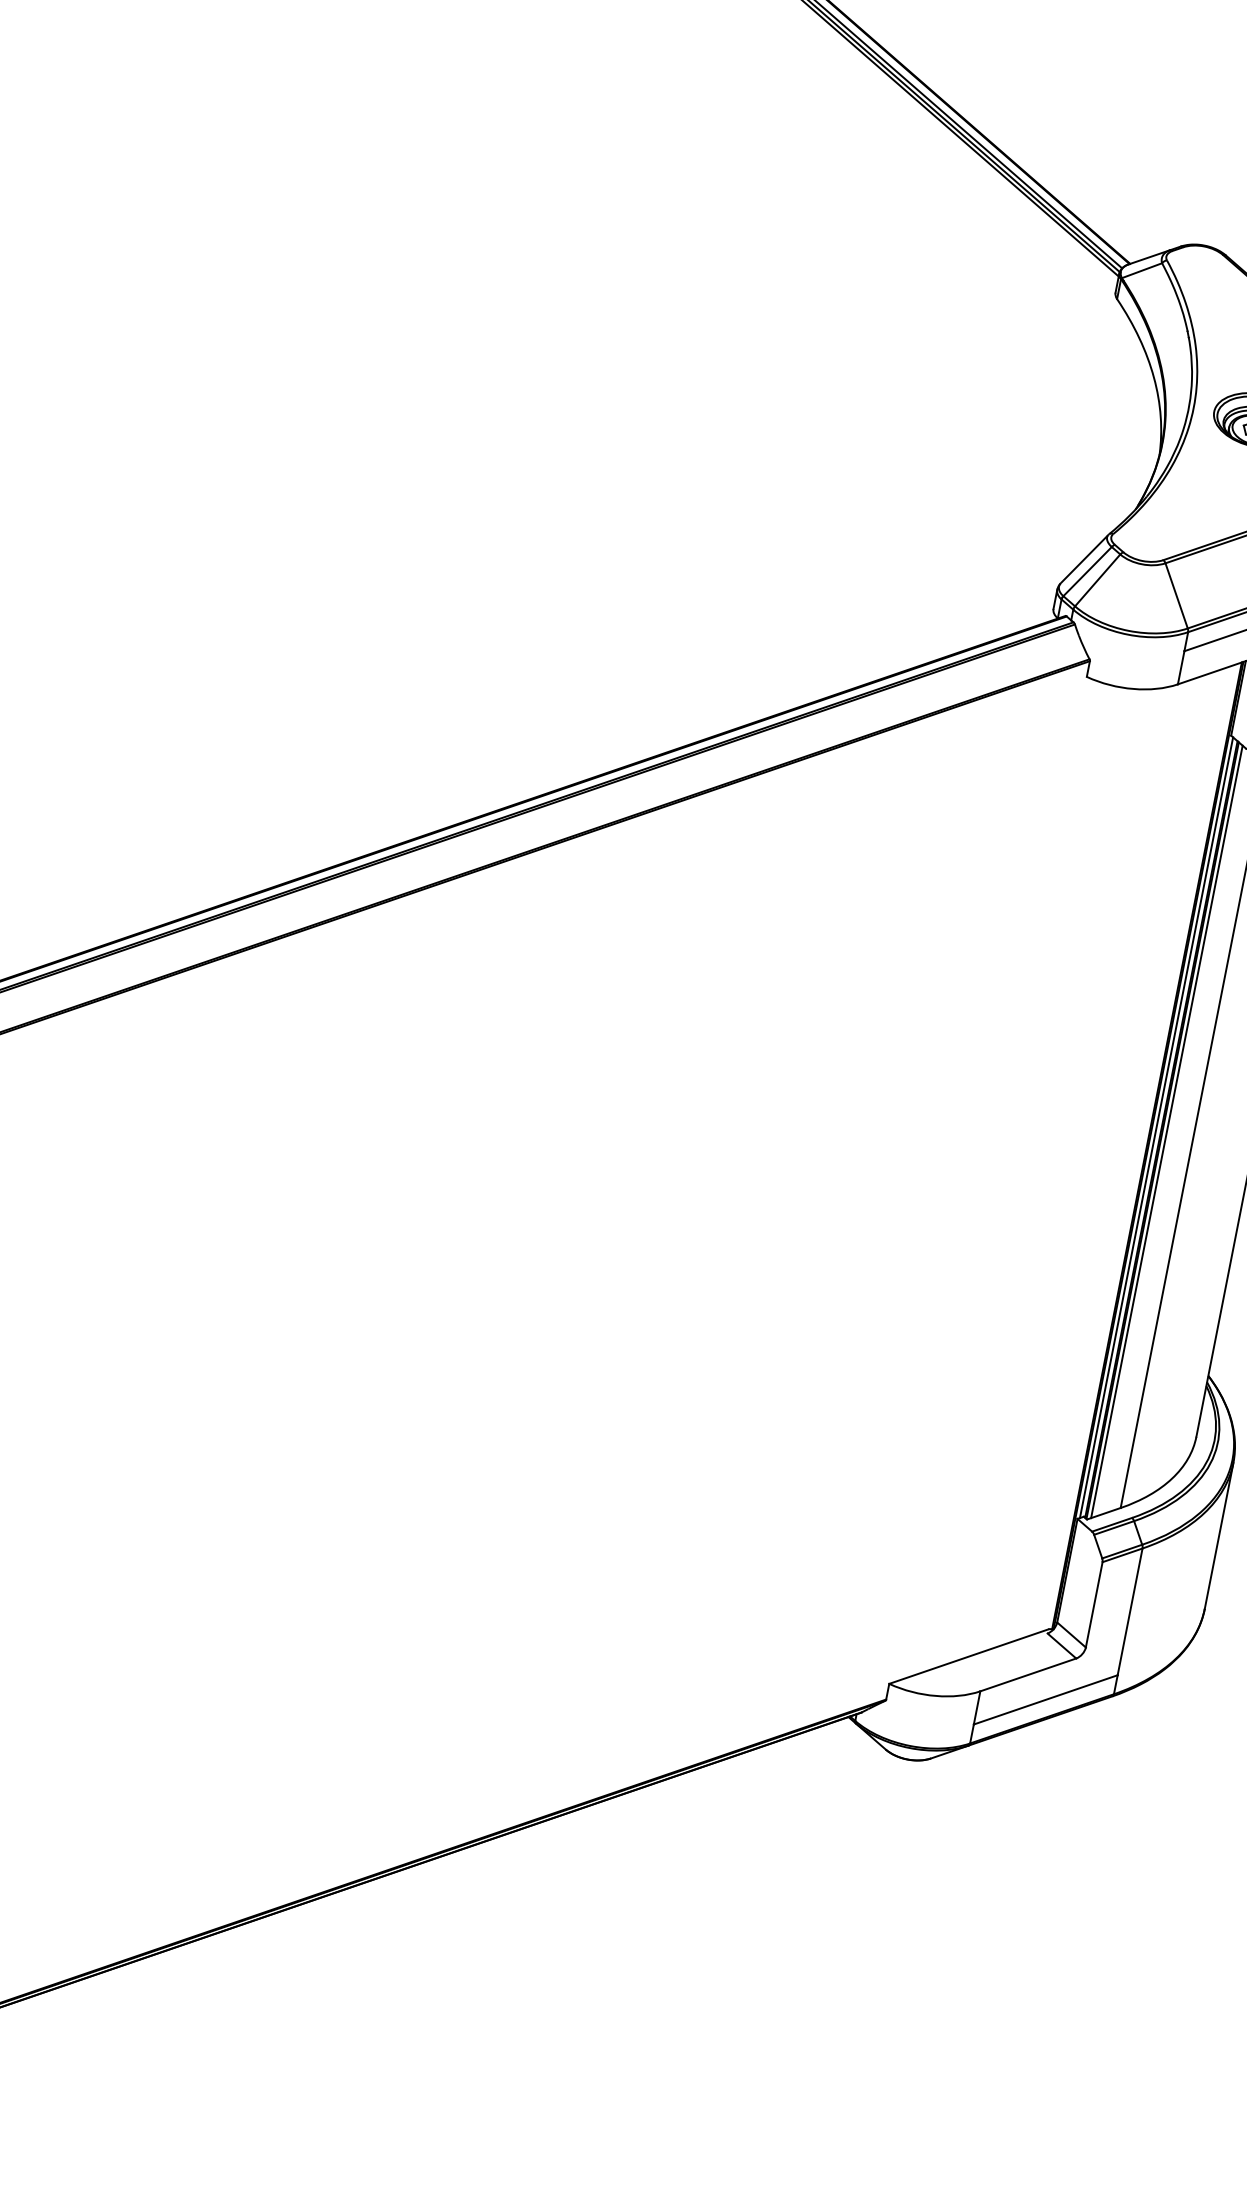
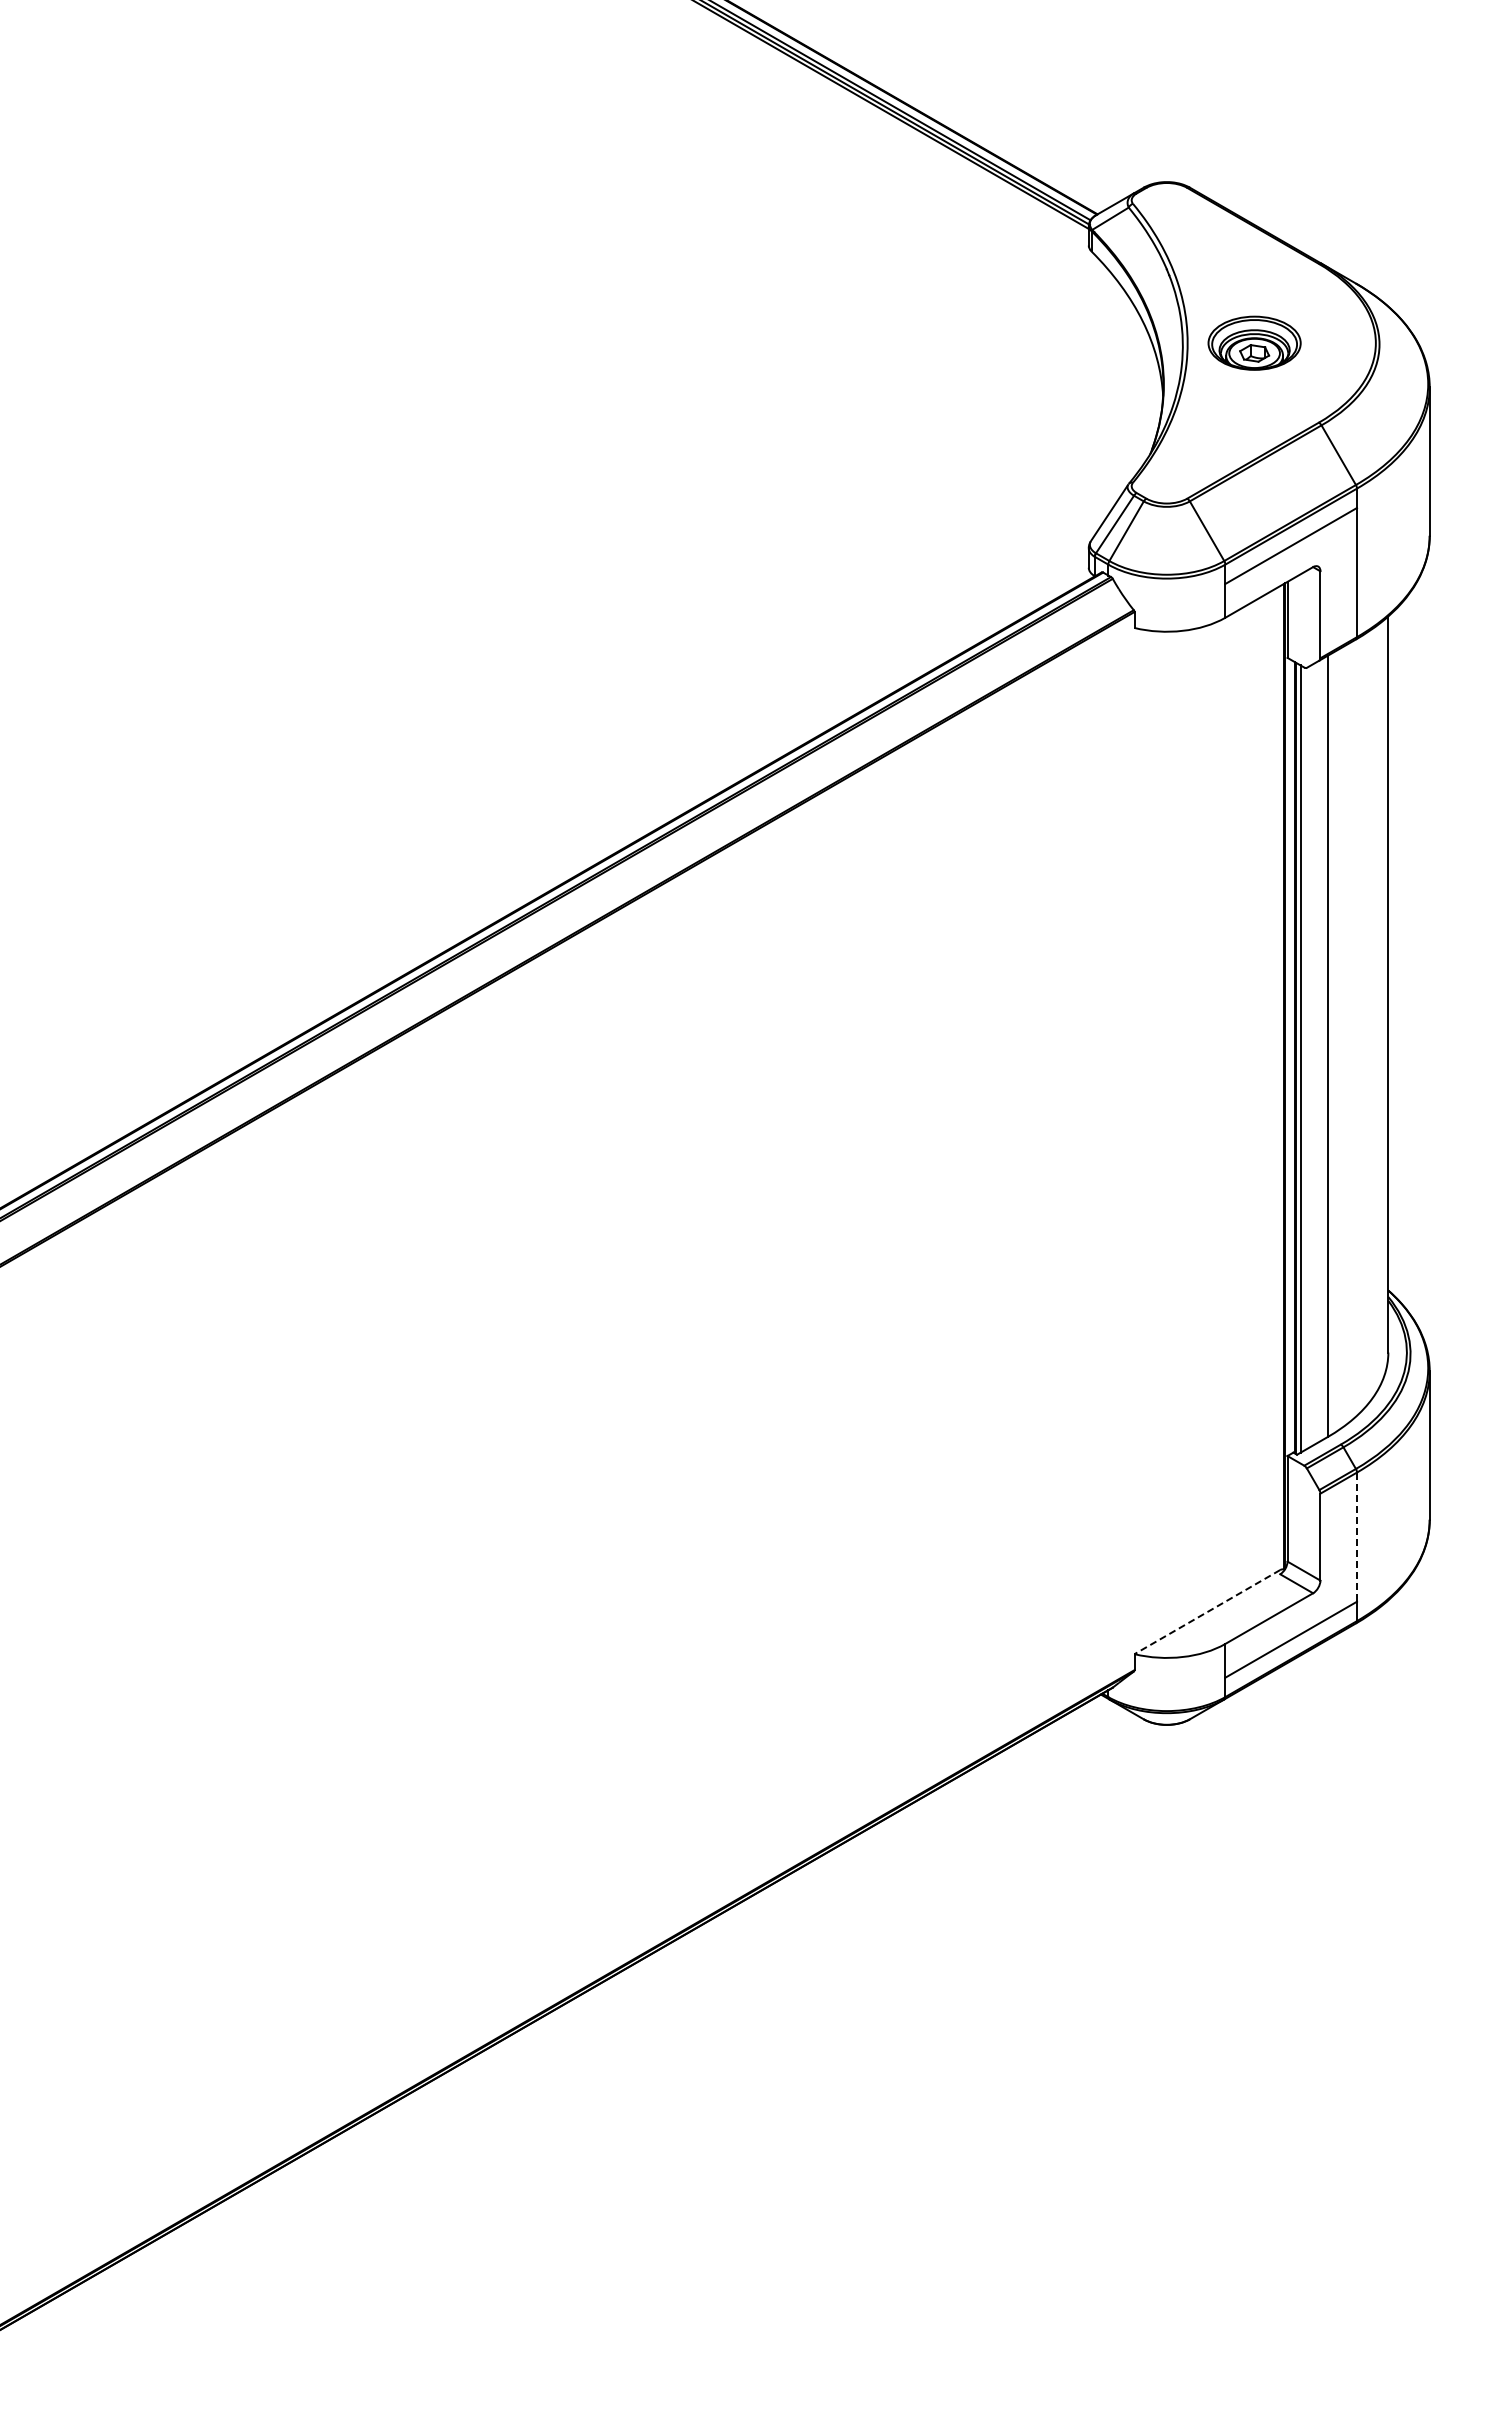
line: (1156, 1127) -> (1289, 1056), removed
line: (1130, 1612) -> (1357, 1537), solid -> dashed
line: (967, 1656) -> (1206, 1612), solid -> dashed

